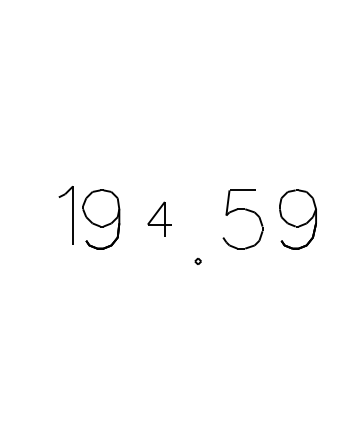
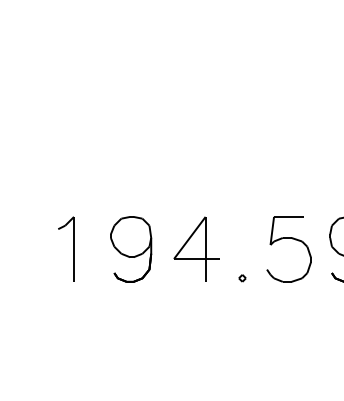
part: (72, 215) -> (73, 249), moved
part: (159, 219) -> (196, 249), size x1.67
part: (197, 260) -> (241, 277), moved

